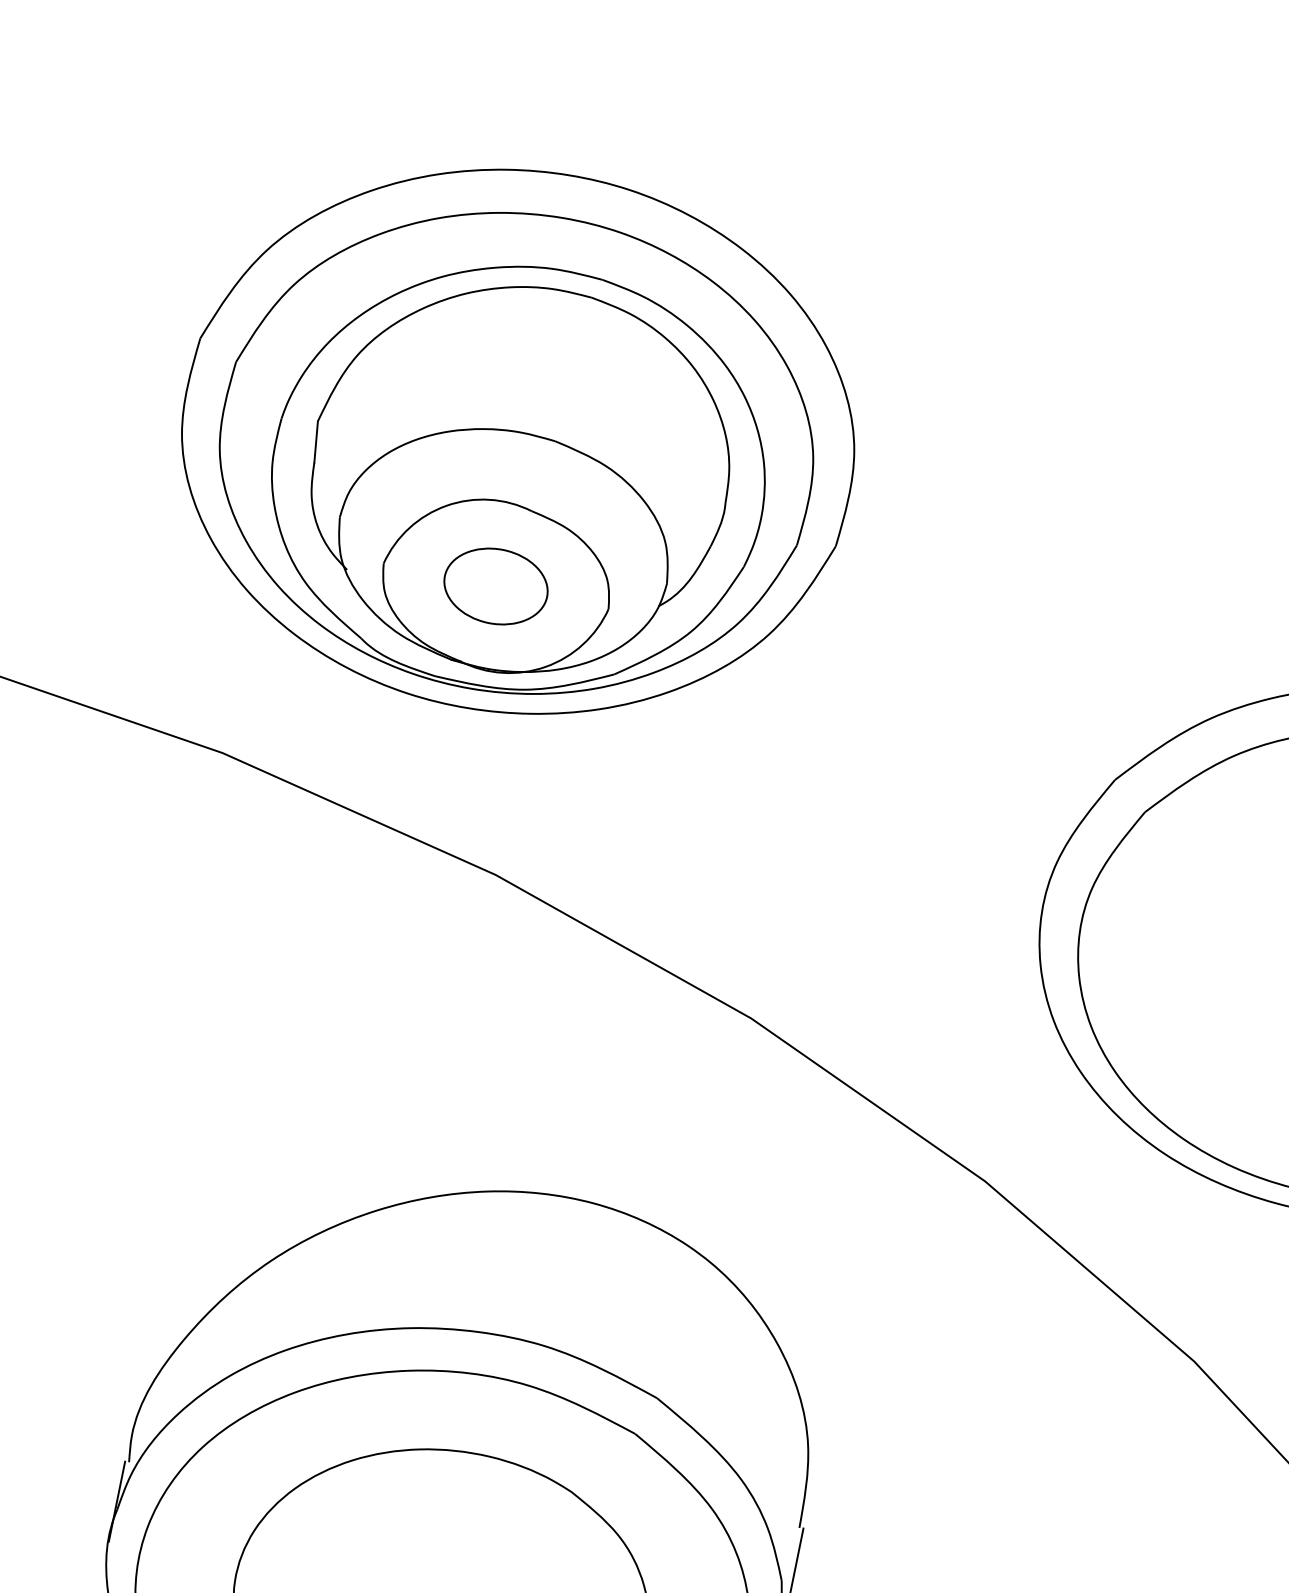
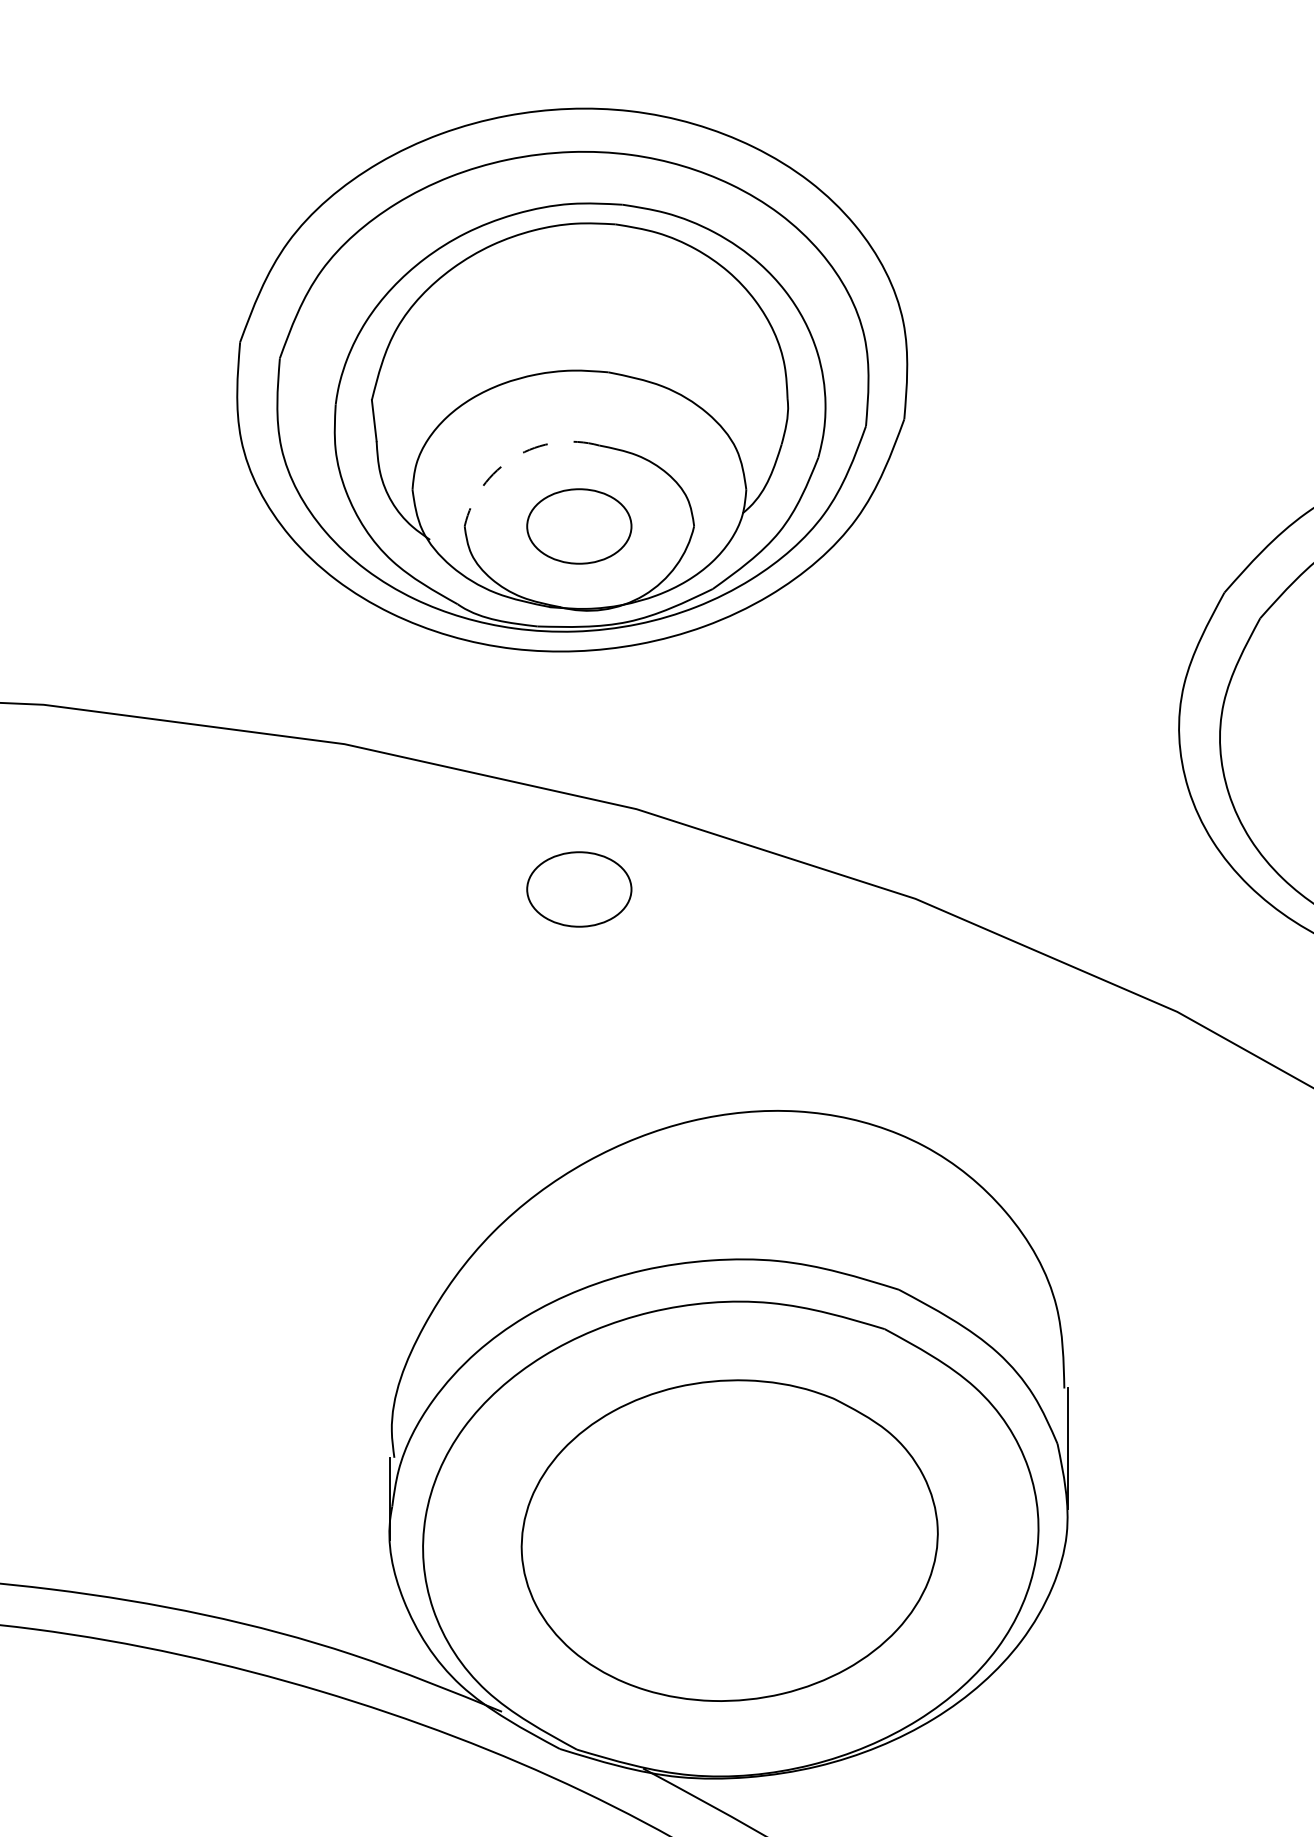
arc: (446, 505) -> (514, 457), solid -> dashed
part: (423, 942) -> (579, 889), added

